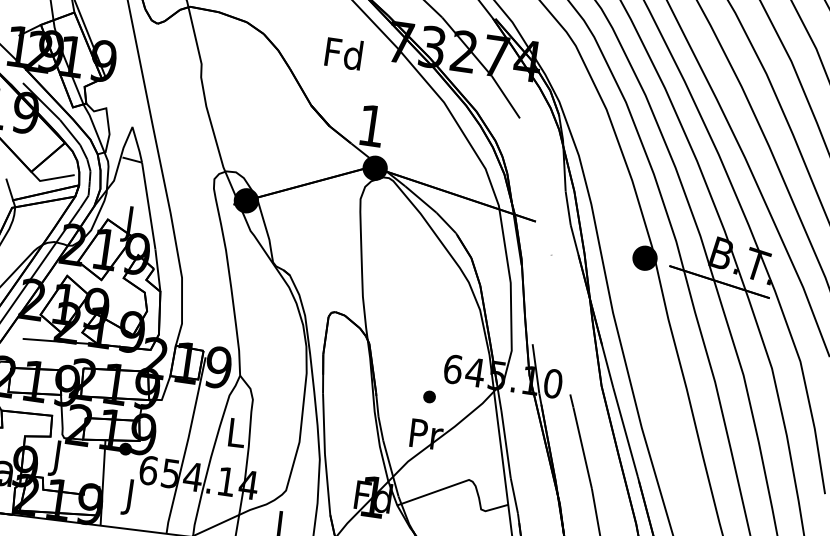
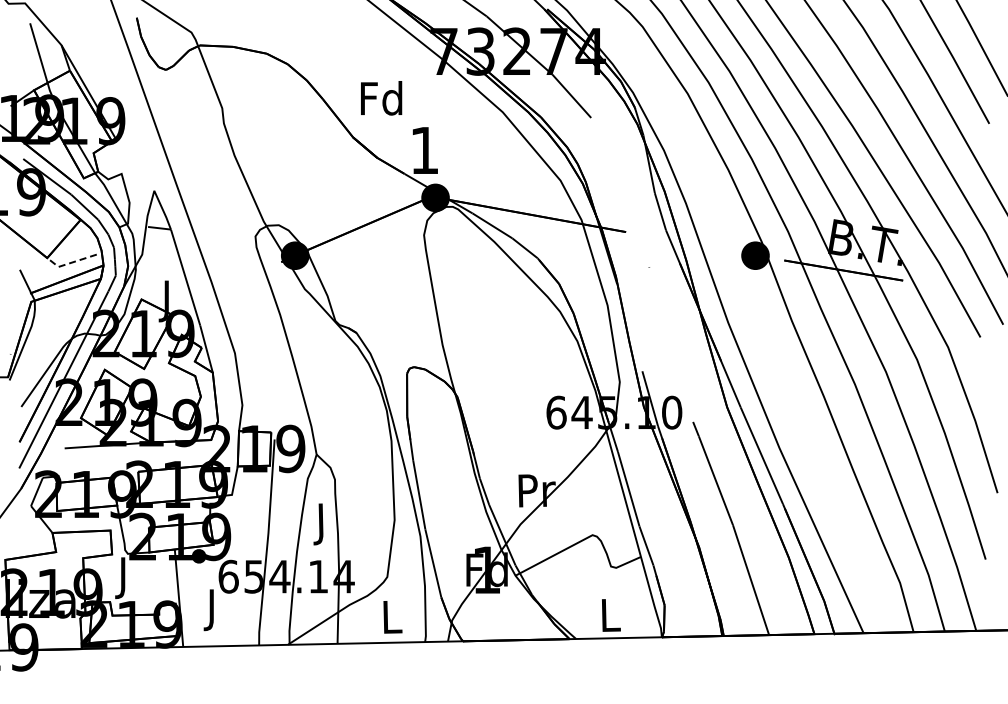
text: (343, 53) -> (381, 98), moved
line: (49, 179) -> (69, 263), solid -> dashed
part: (429, 396) -> (534, 447), removed
text: (236, 436) -> (322, 524), L -> J

